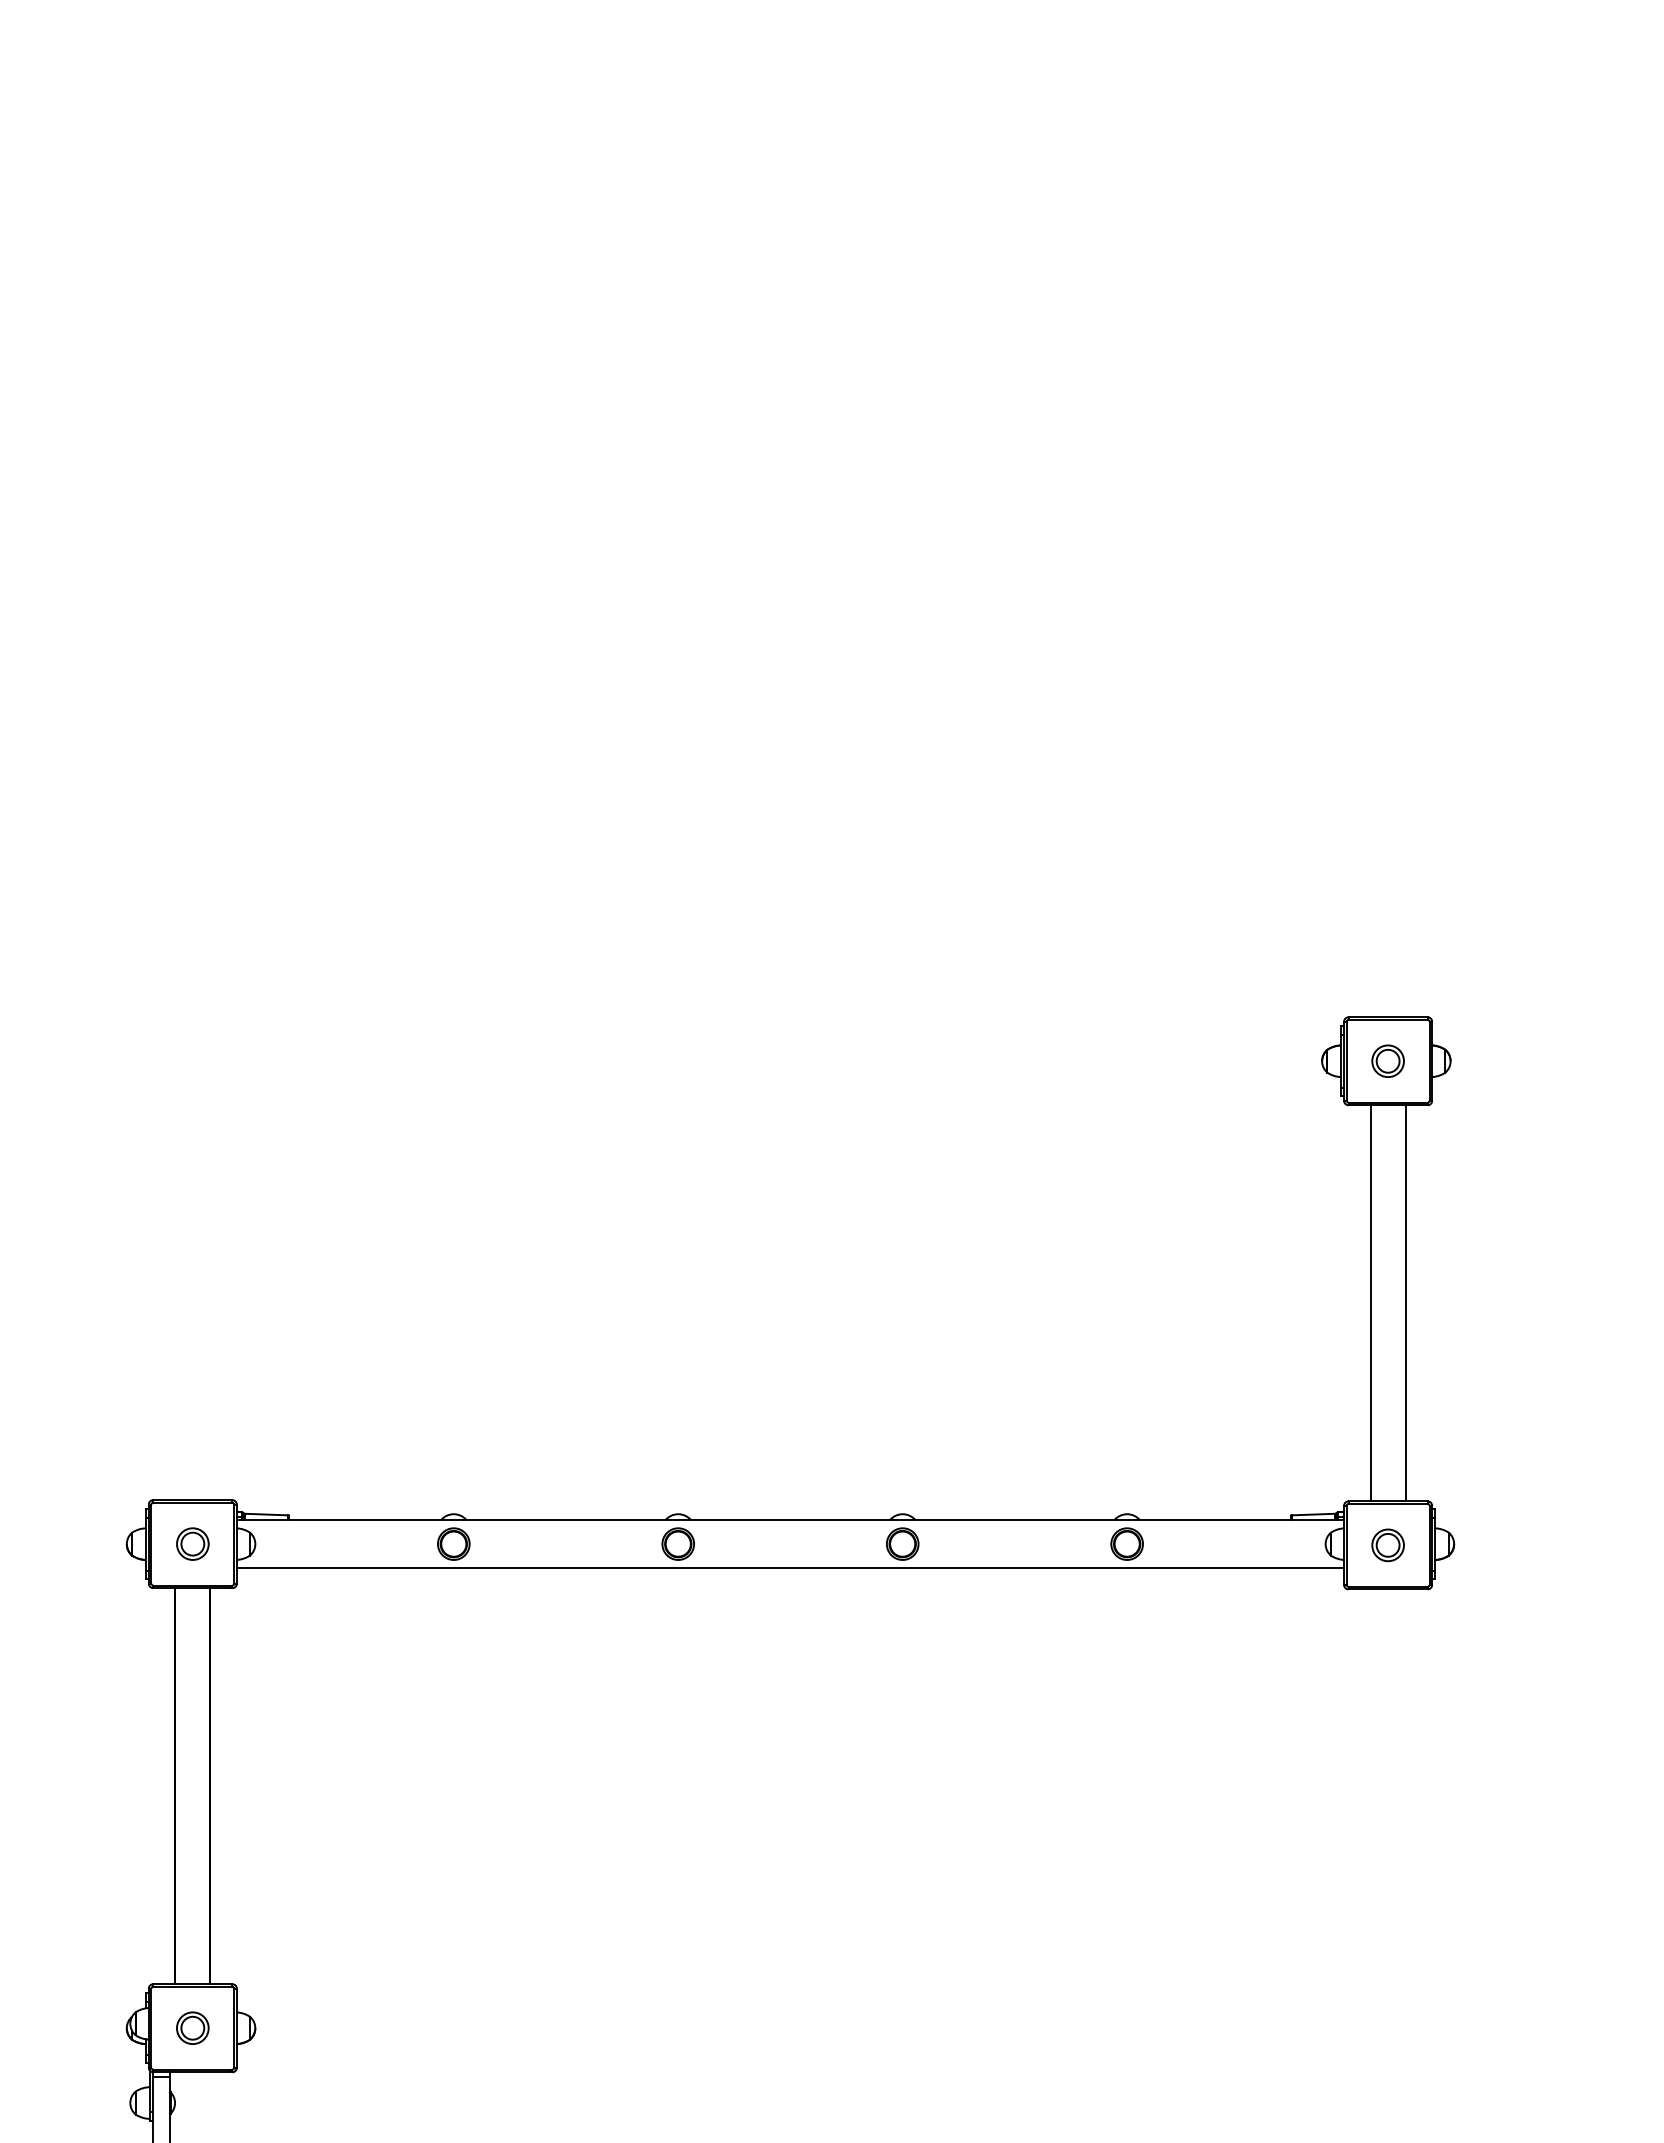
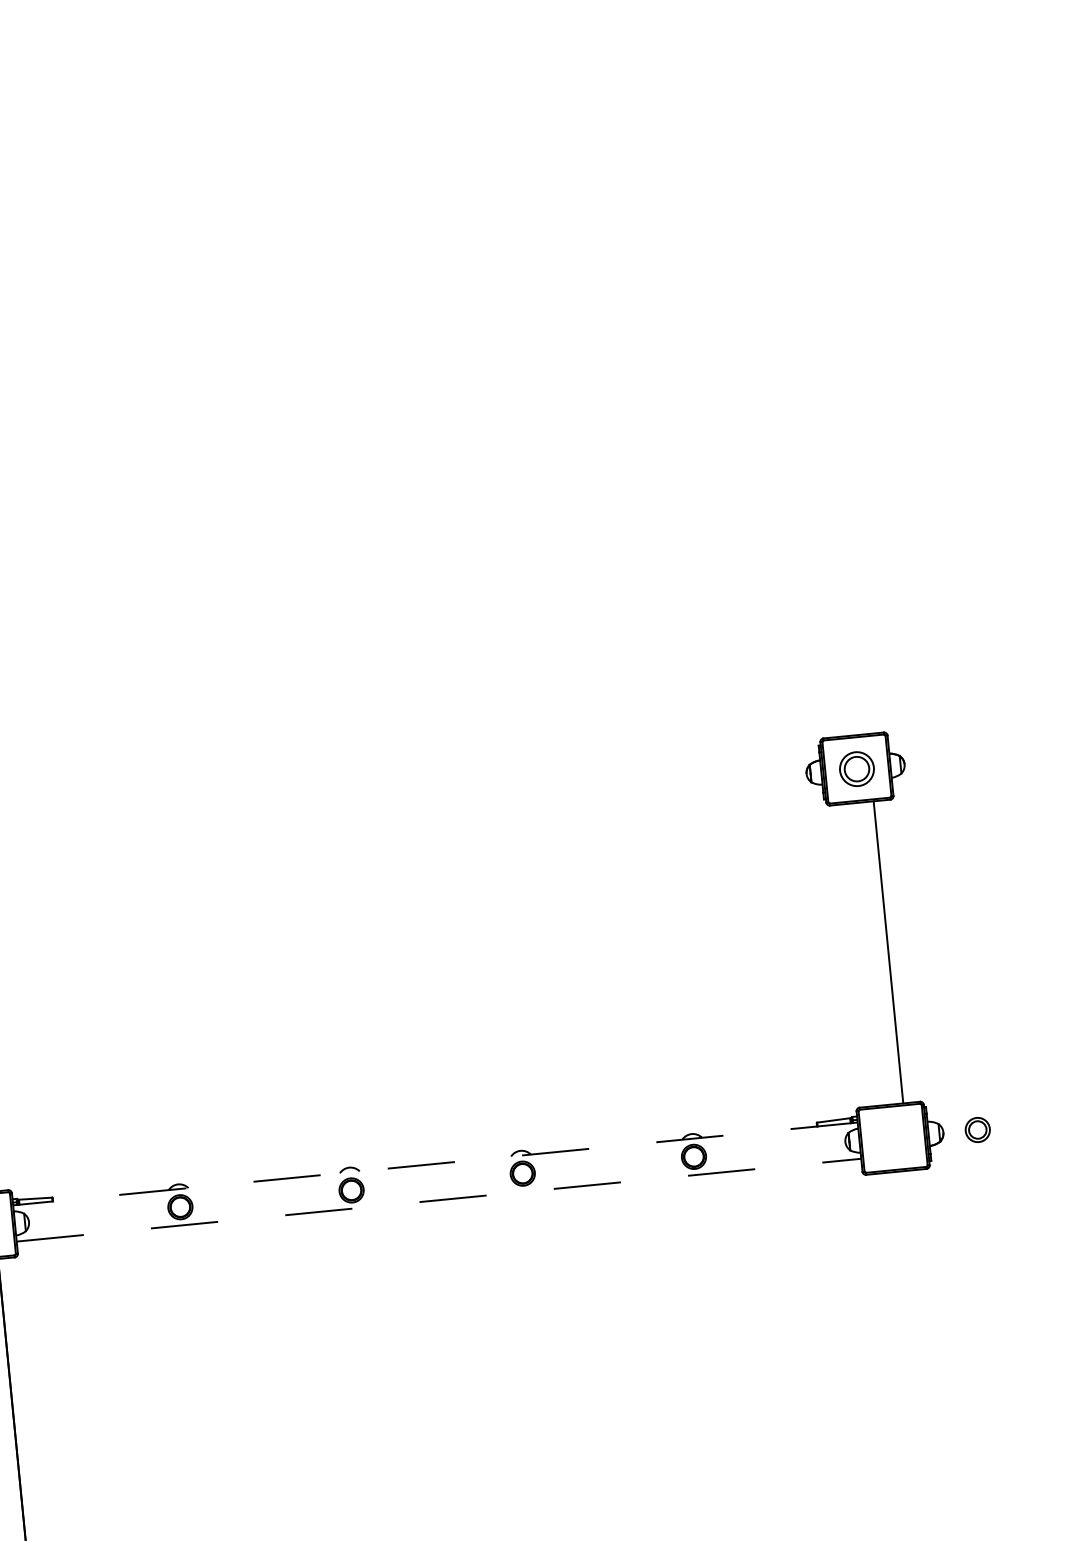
part: (1387, 1060) -> (856, 768), size x1.4
line: (1370, 1303) -> (861, 955), removed
line: (790, 1520) -> (435, 1164), solid -> dashed
part: (1387, 1545) -> (977, 1130), moved
line: (790, 1567) -> (438, 1199), solid -> dashed

